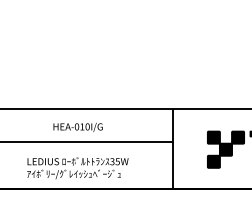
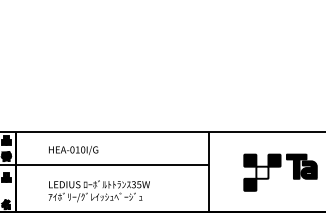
text: (78, 127) -> (73, 150), moved
fill: (226, 149) -> (262, 172), removed
text: (77, 168) -> (98, 191), moved

